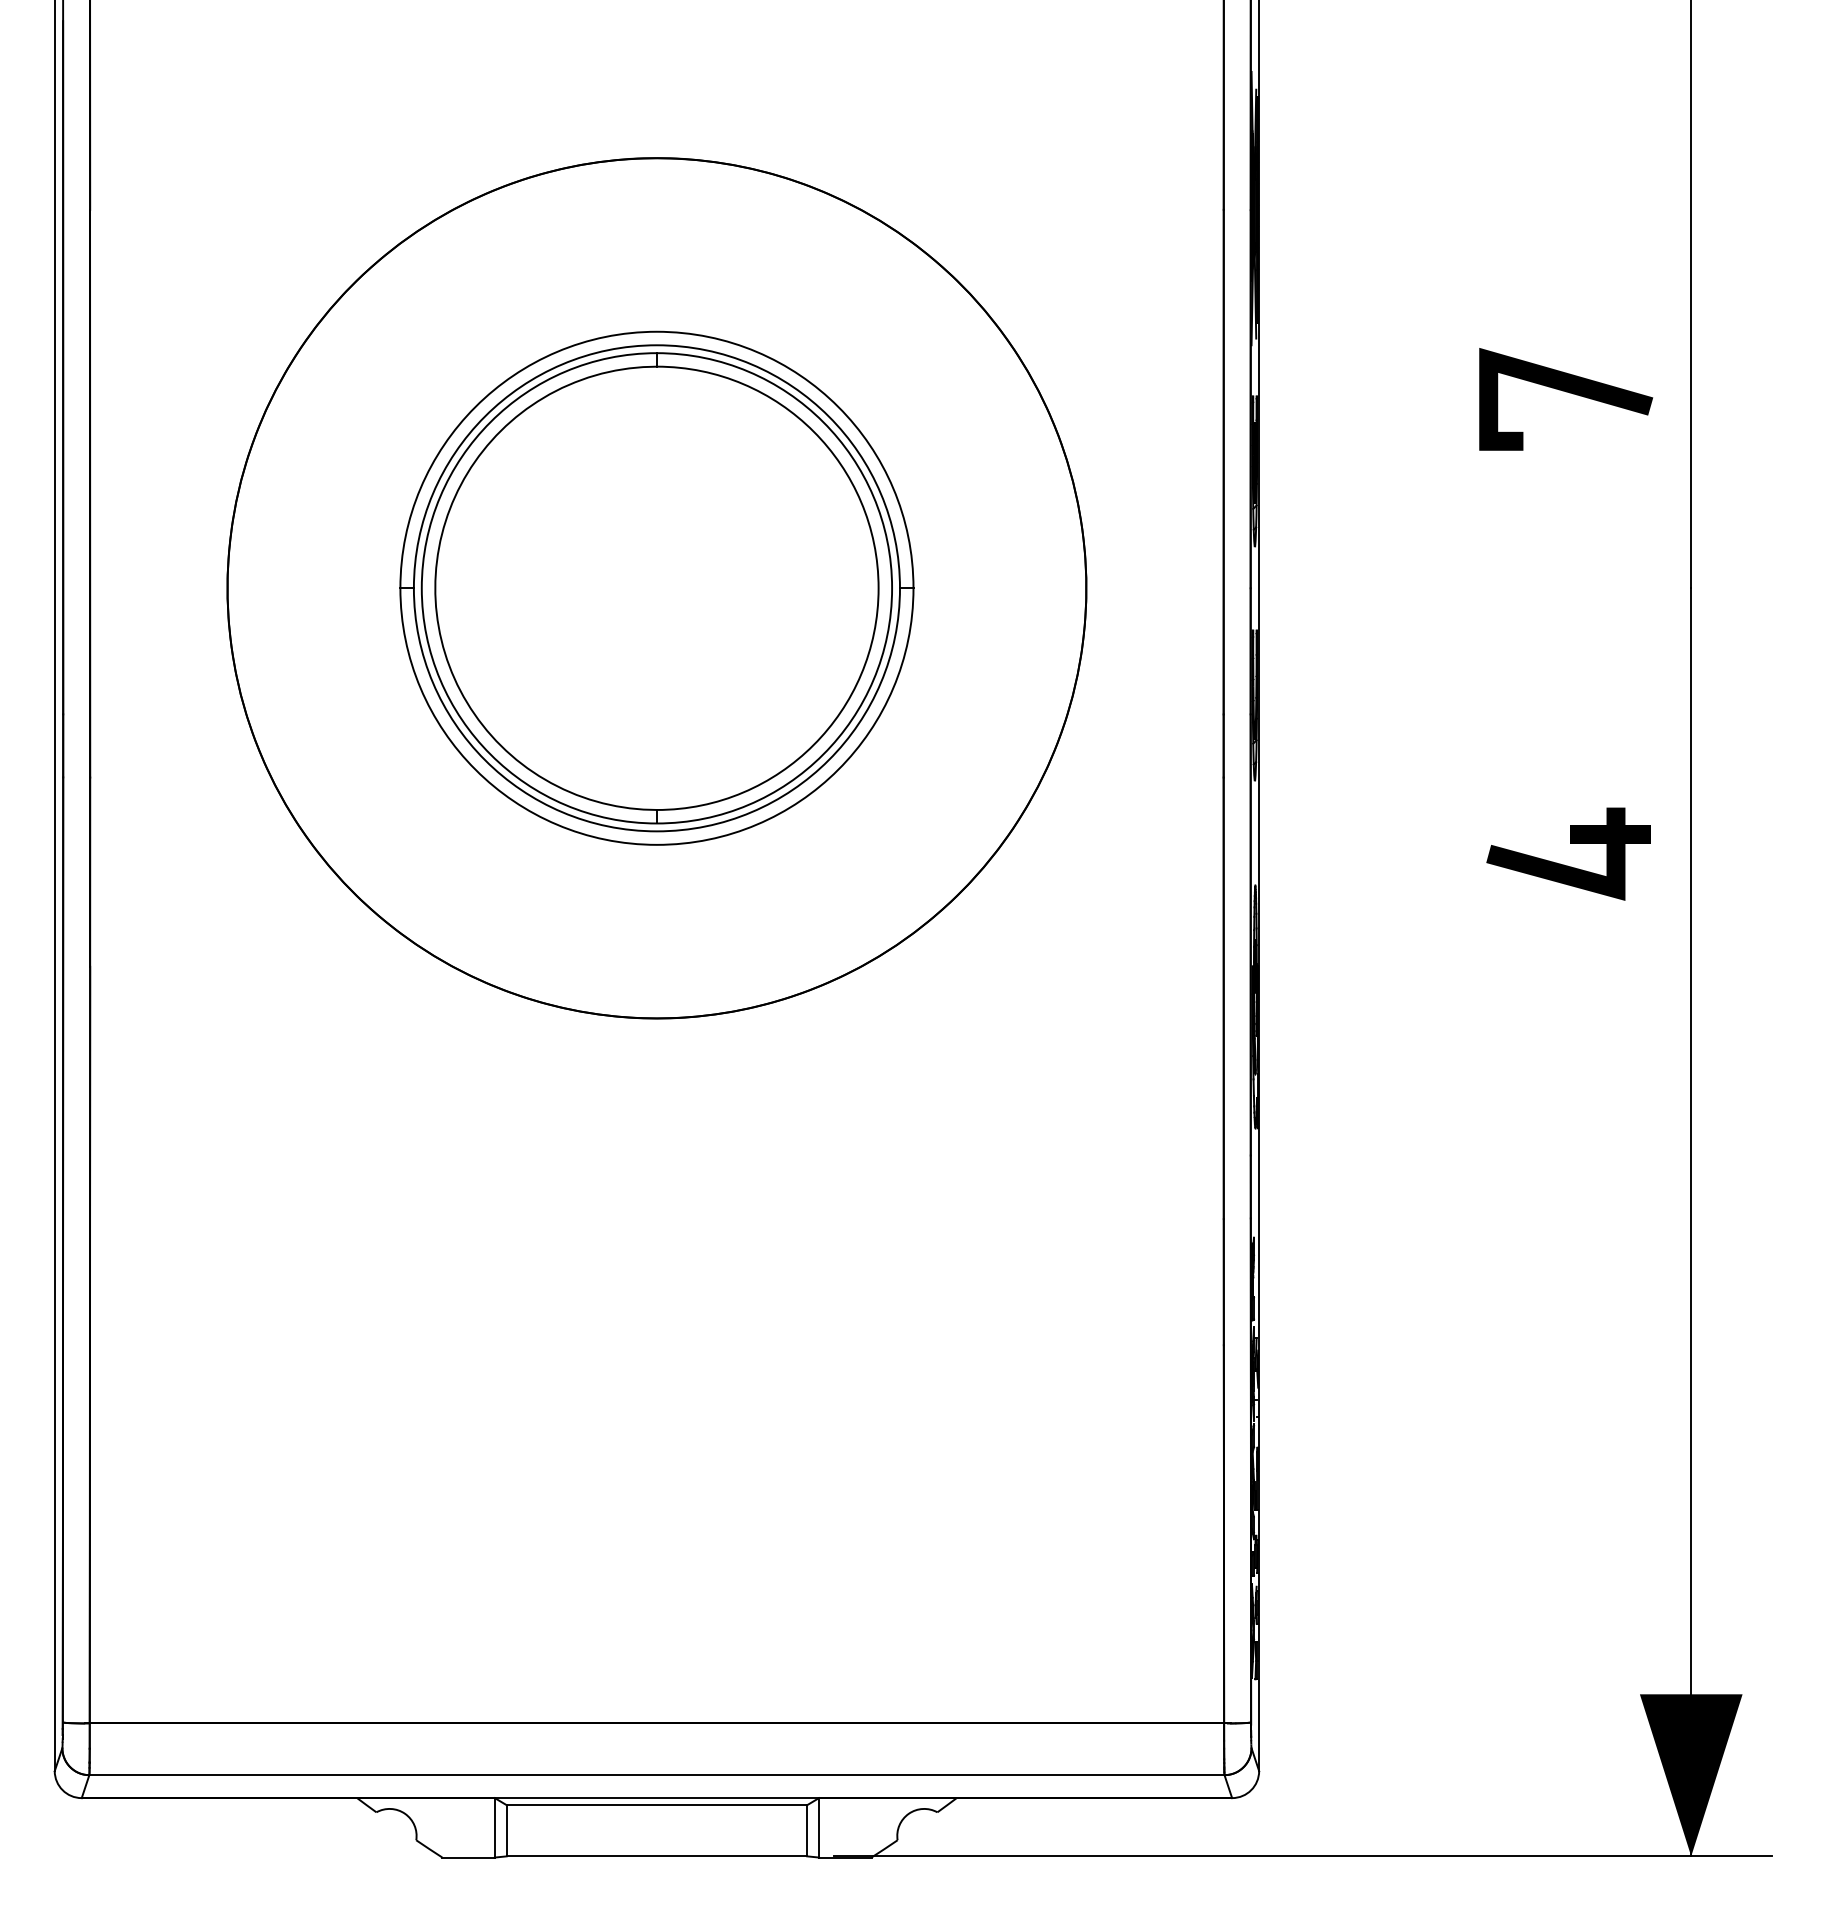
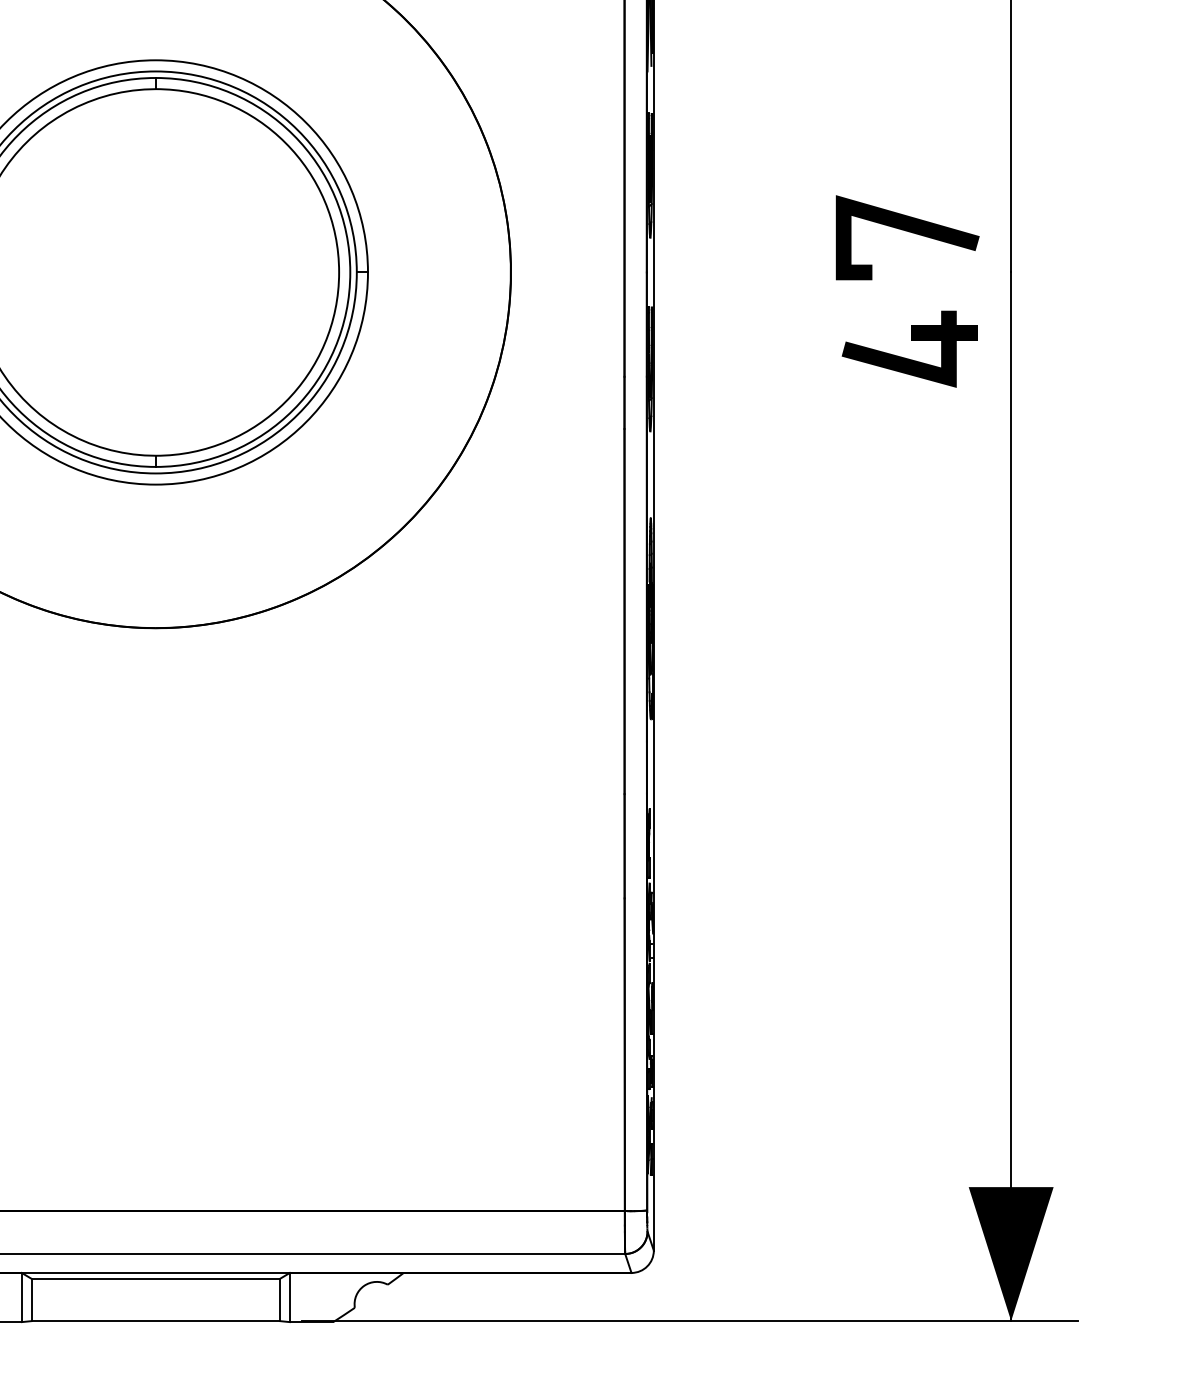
line: (1569, 393) -> (910, 232), moved
part: (1570, 843) -> (911, 340), moved

